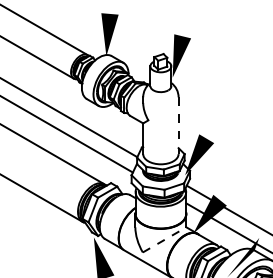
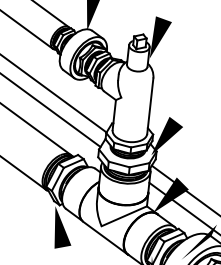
line: (178, 126) -> (150, 106), dashed -> solid
line: (165, 239) -> (125, 215), dashed -> solid

